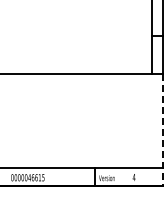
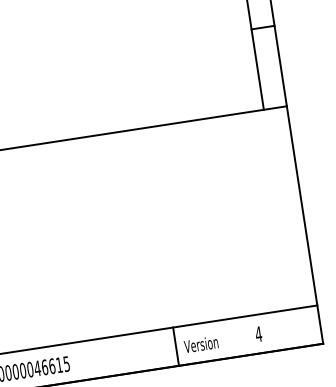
line: (163, 130) -> (305, 225), dashed -> solid

